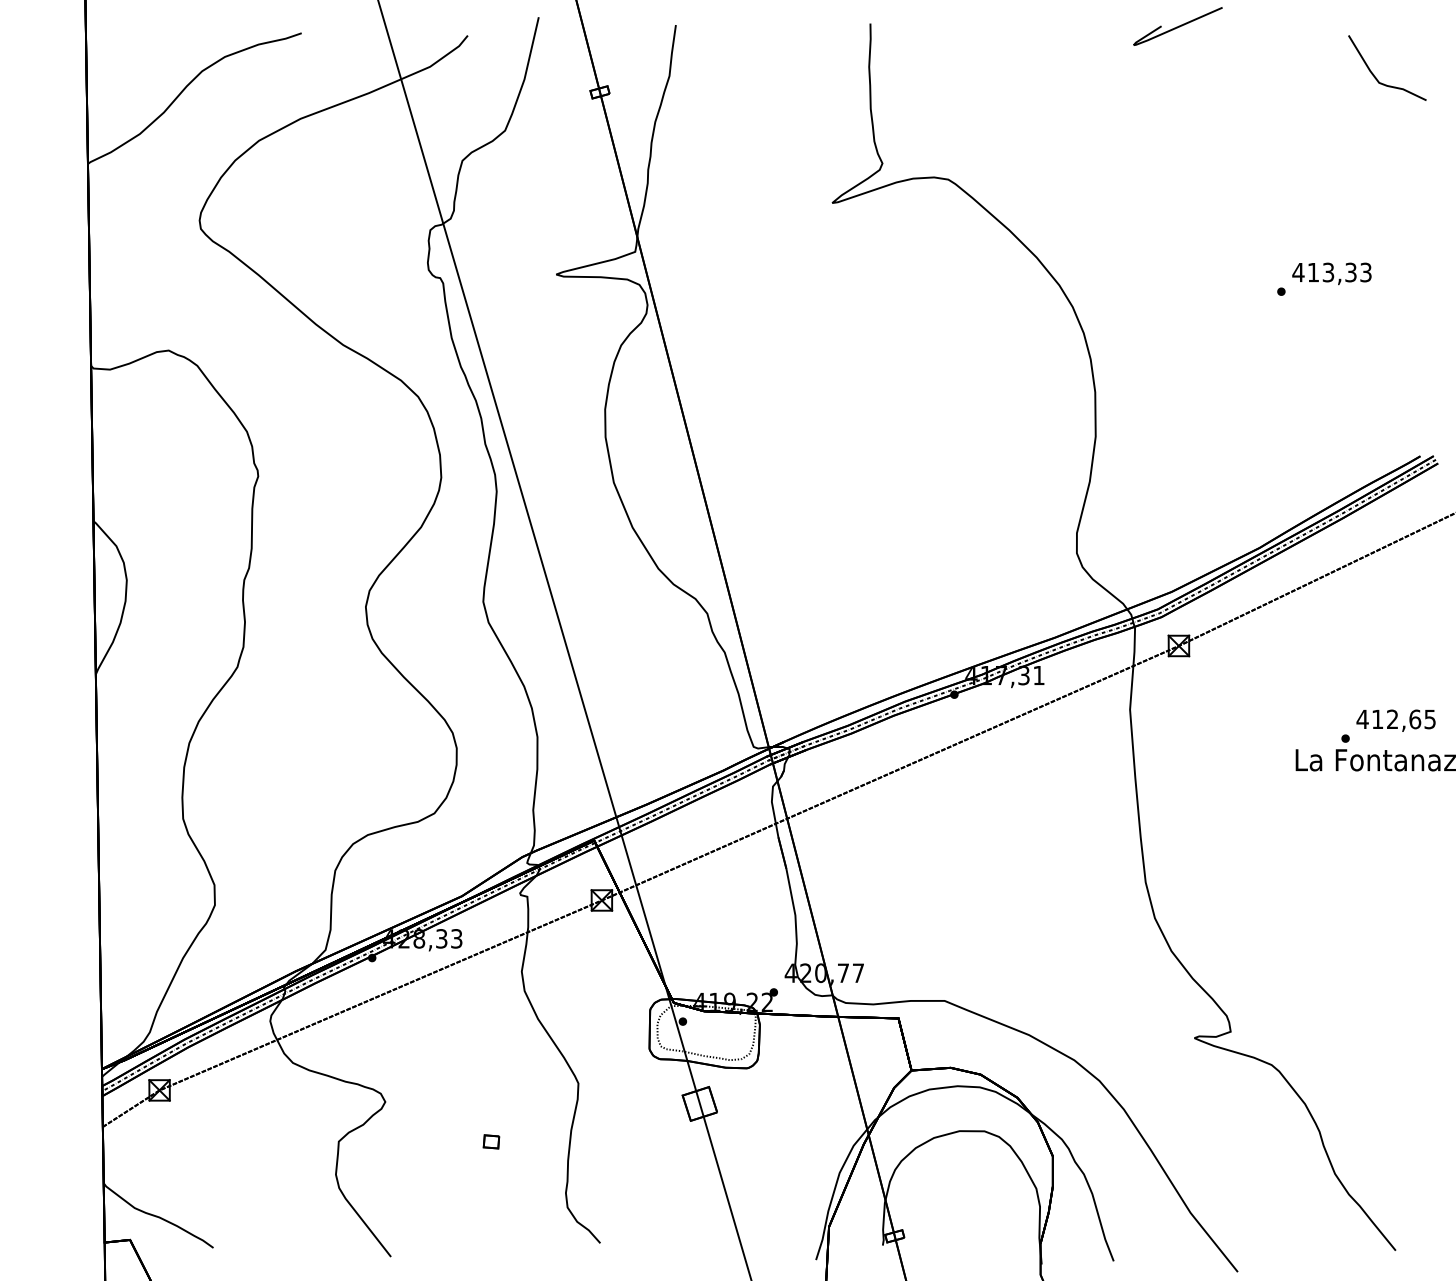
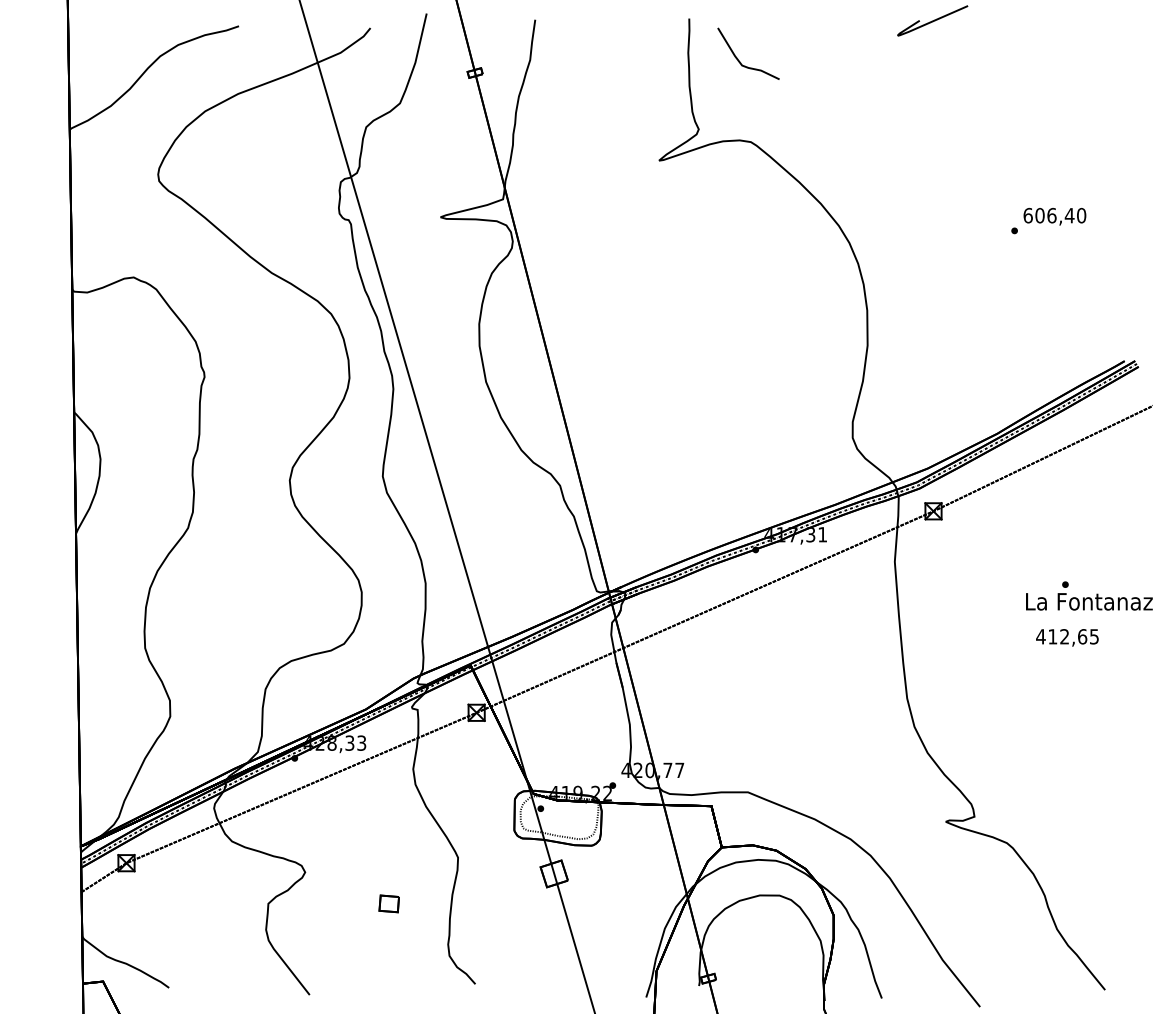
curve: (1374, 74) -> (738, 58), moved
text: (1331, 272) -> (1054, 215), 413,33 -> 606,40
text: (1395, 720) -> (1066, 637), moved
part: (491, 1141) -> (389, 903), size x1.6

